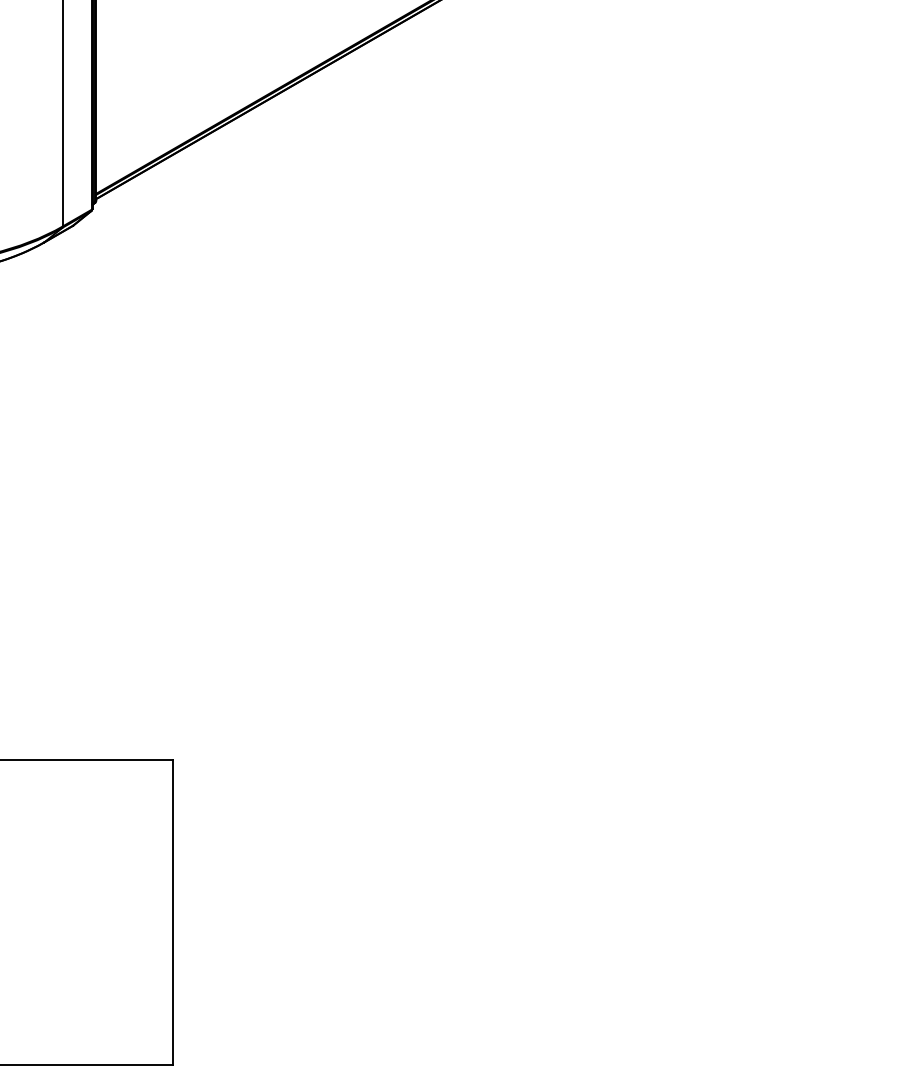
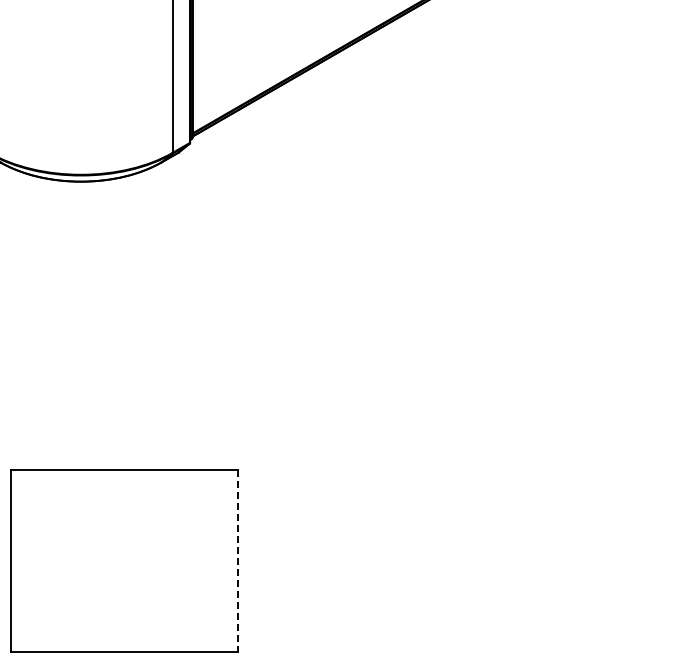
line: (173, 911) -> (238, 560), solid -> dashed

